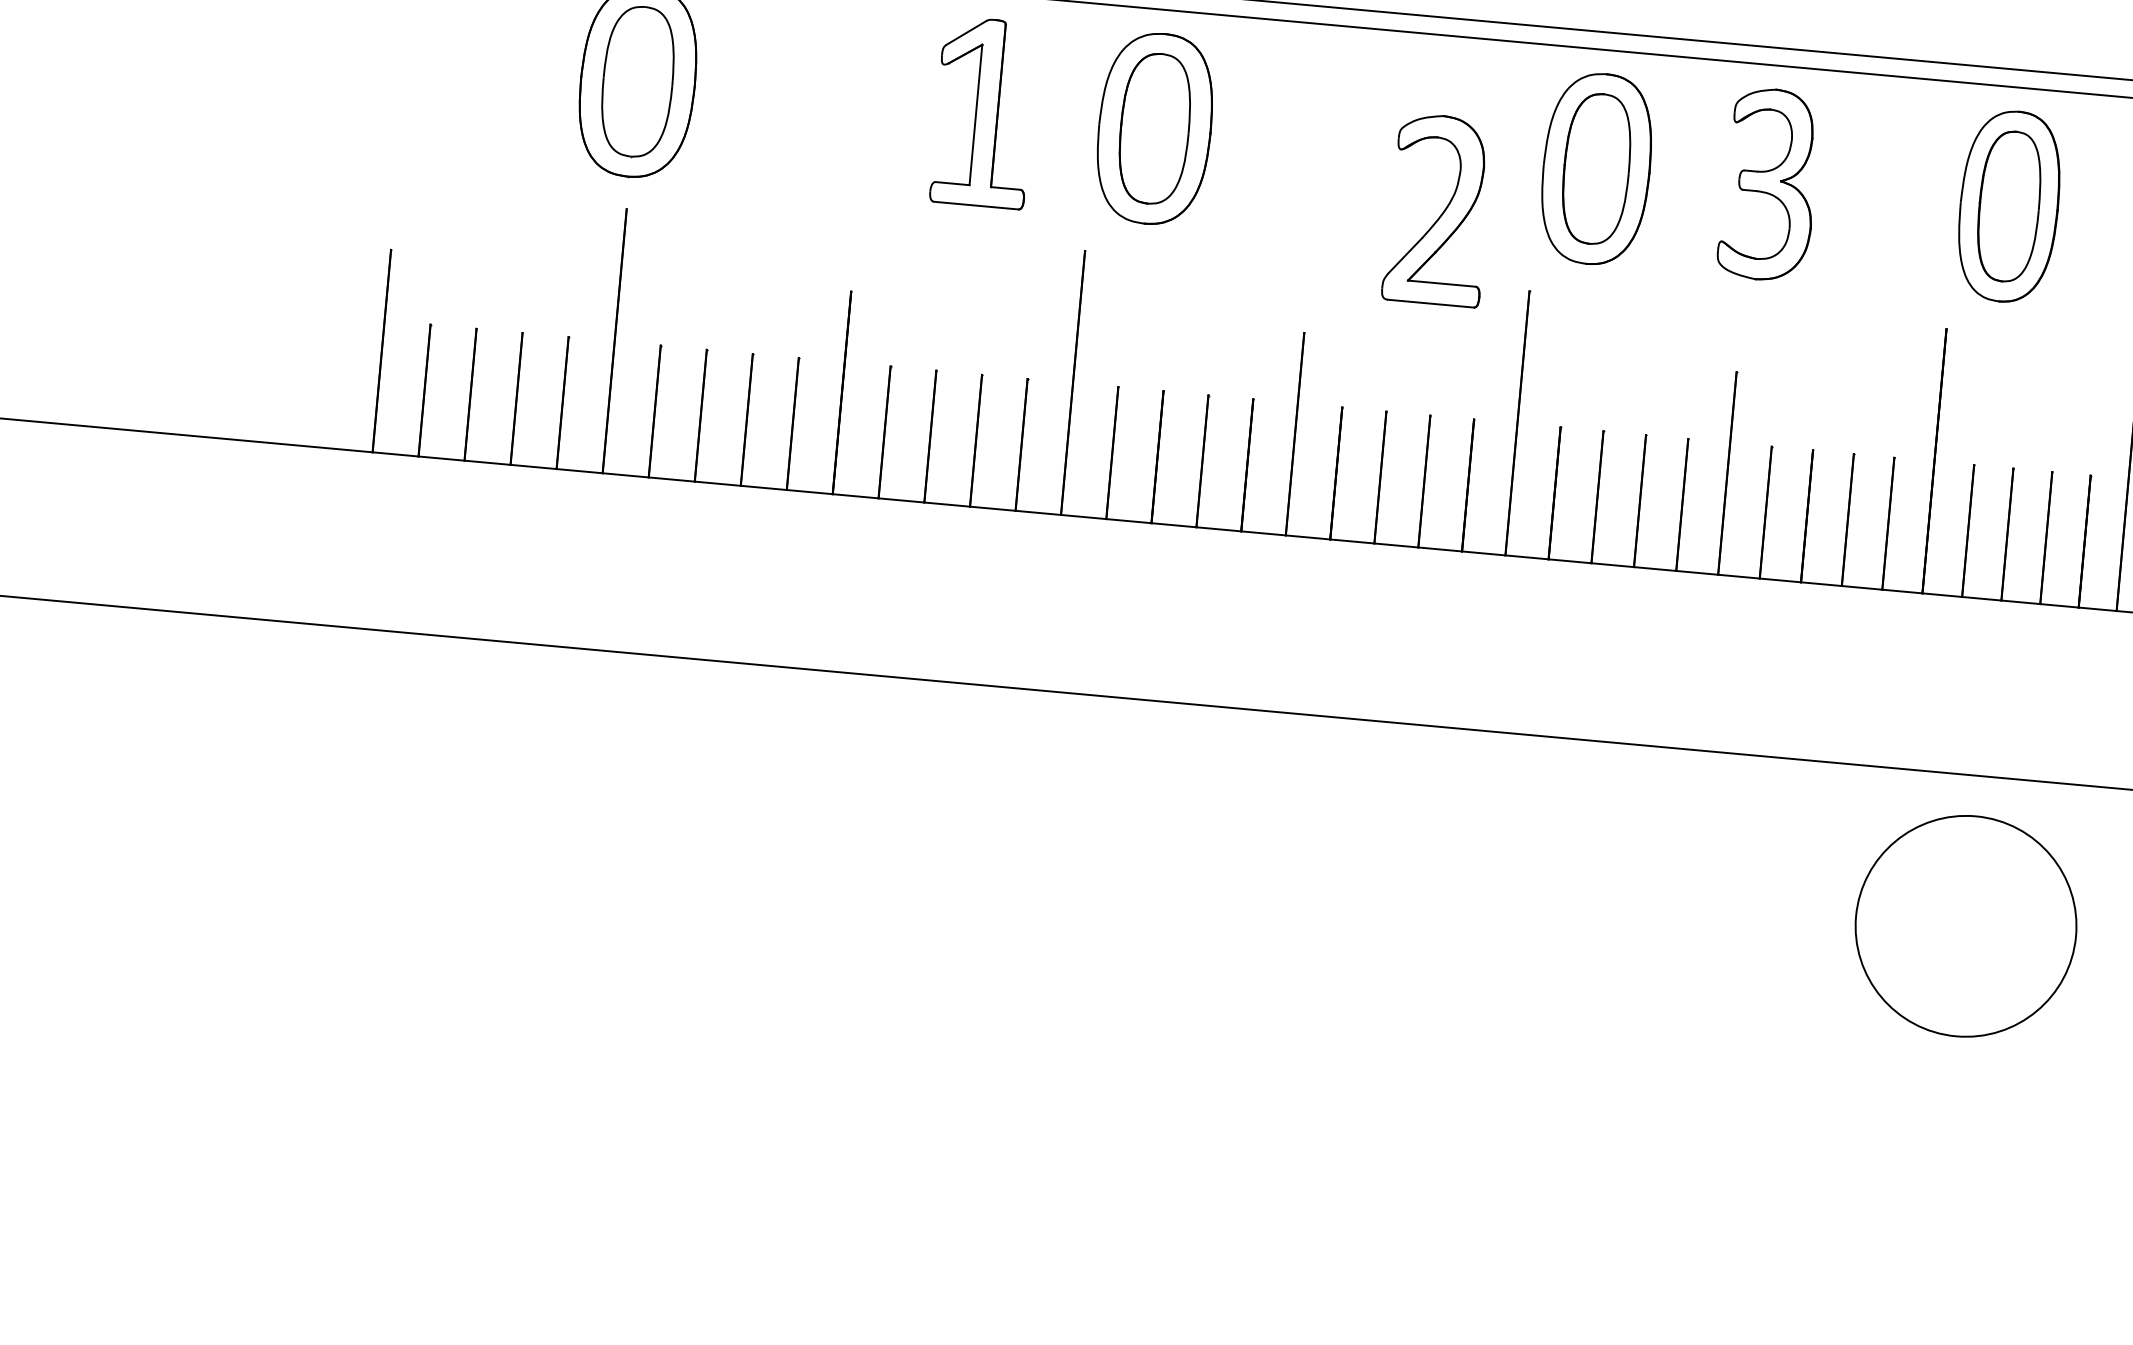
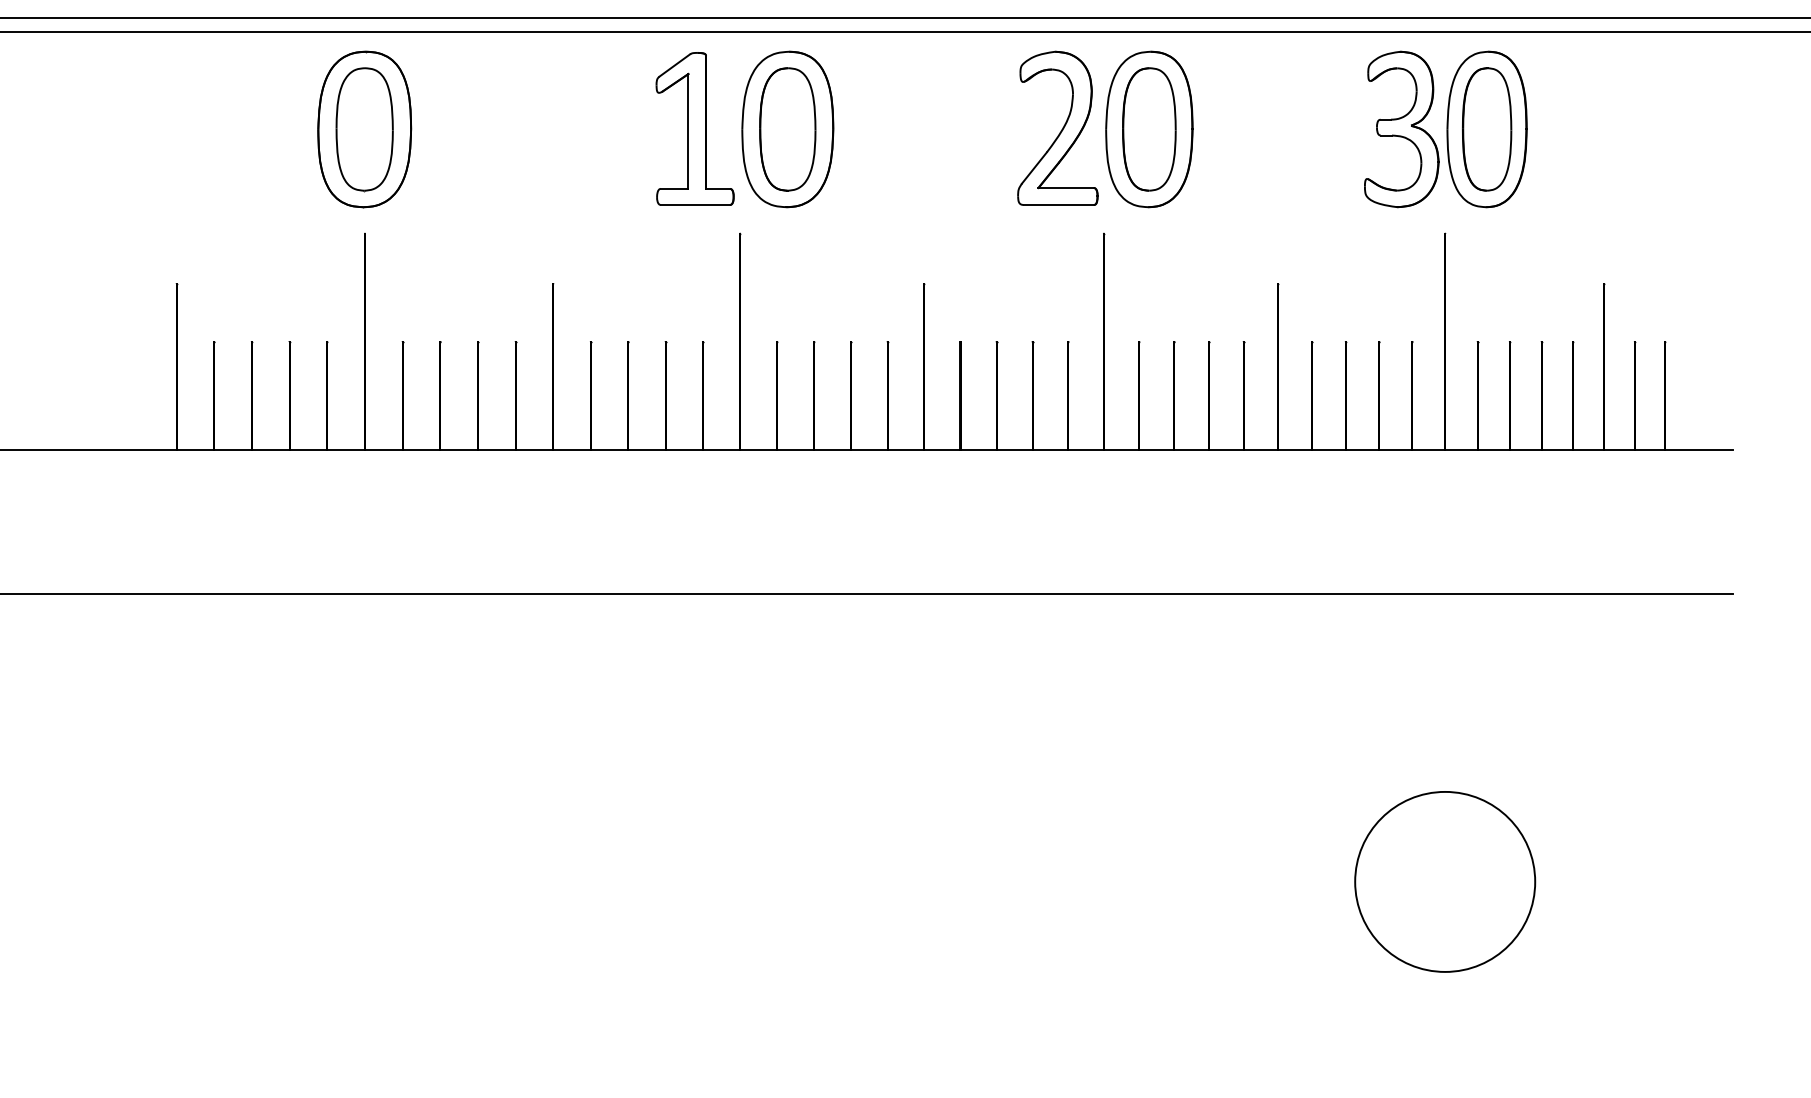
part: (983, 112) -> (694, 128), moved
part: (1769, 184) -> (1401, 129), moved
part: (1437, 208) -> (1057, 127), moved
circle: (1966, 925) -> (1445, 881), moved

